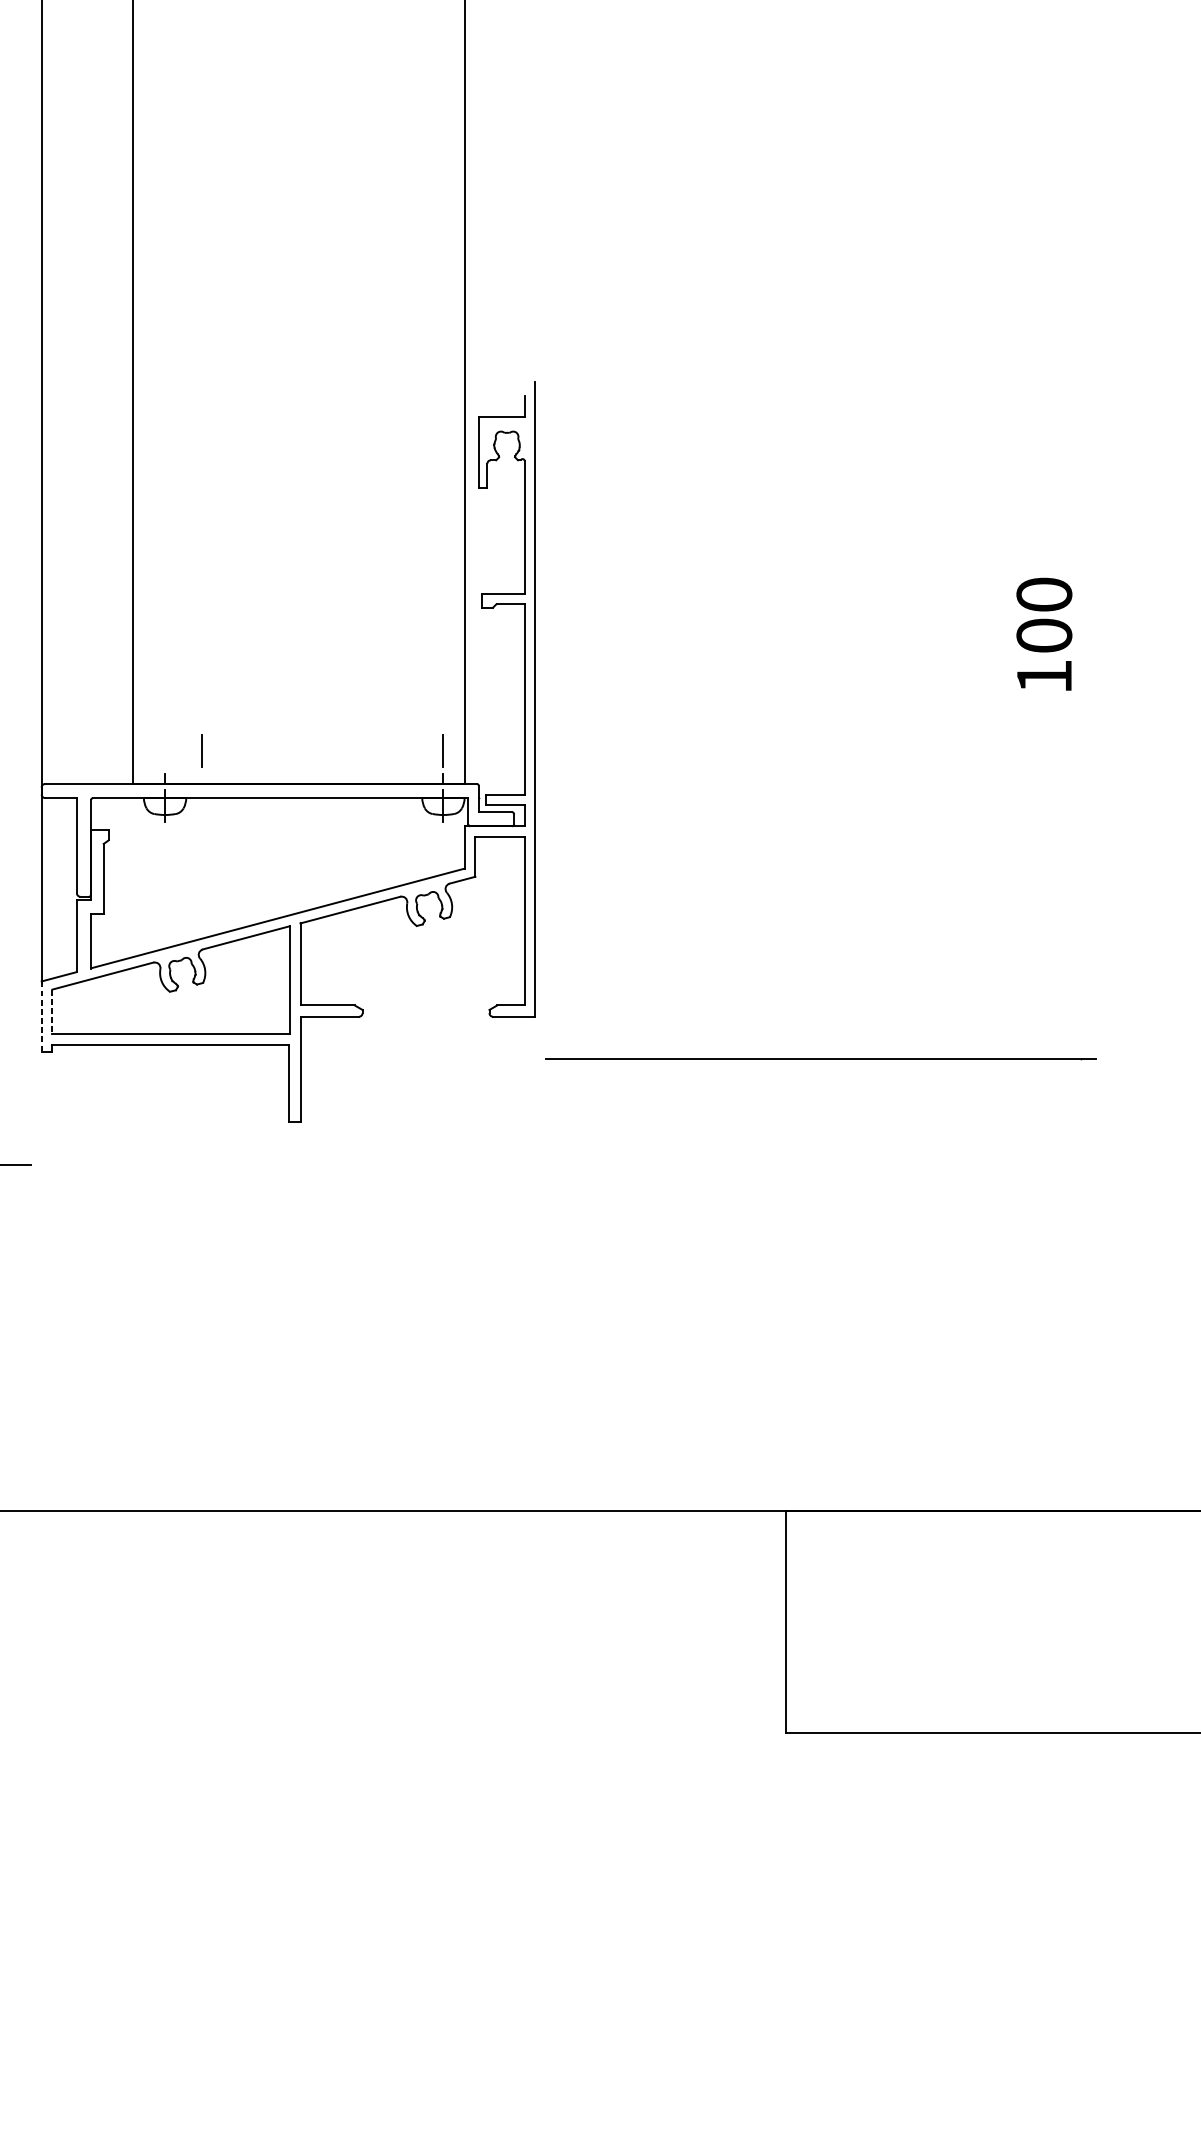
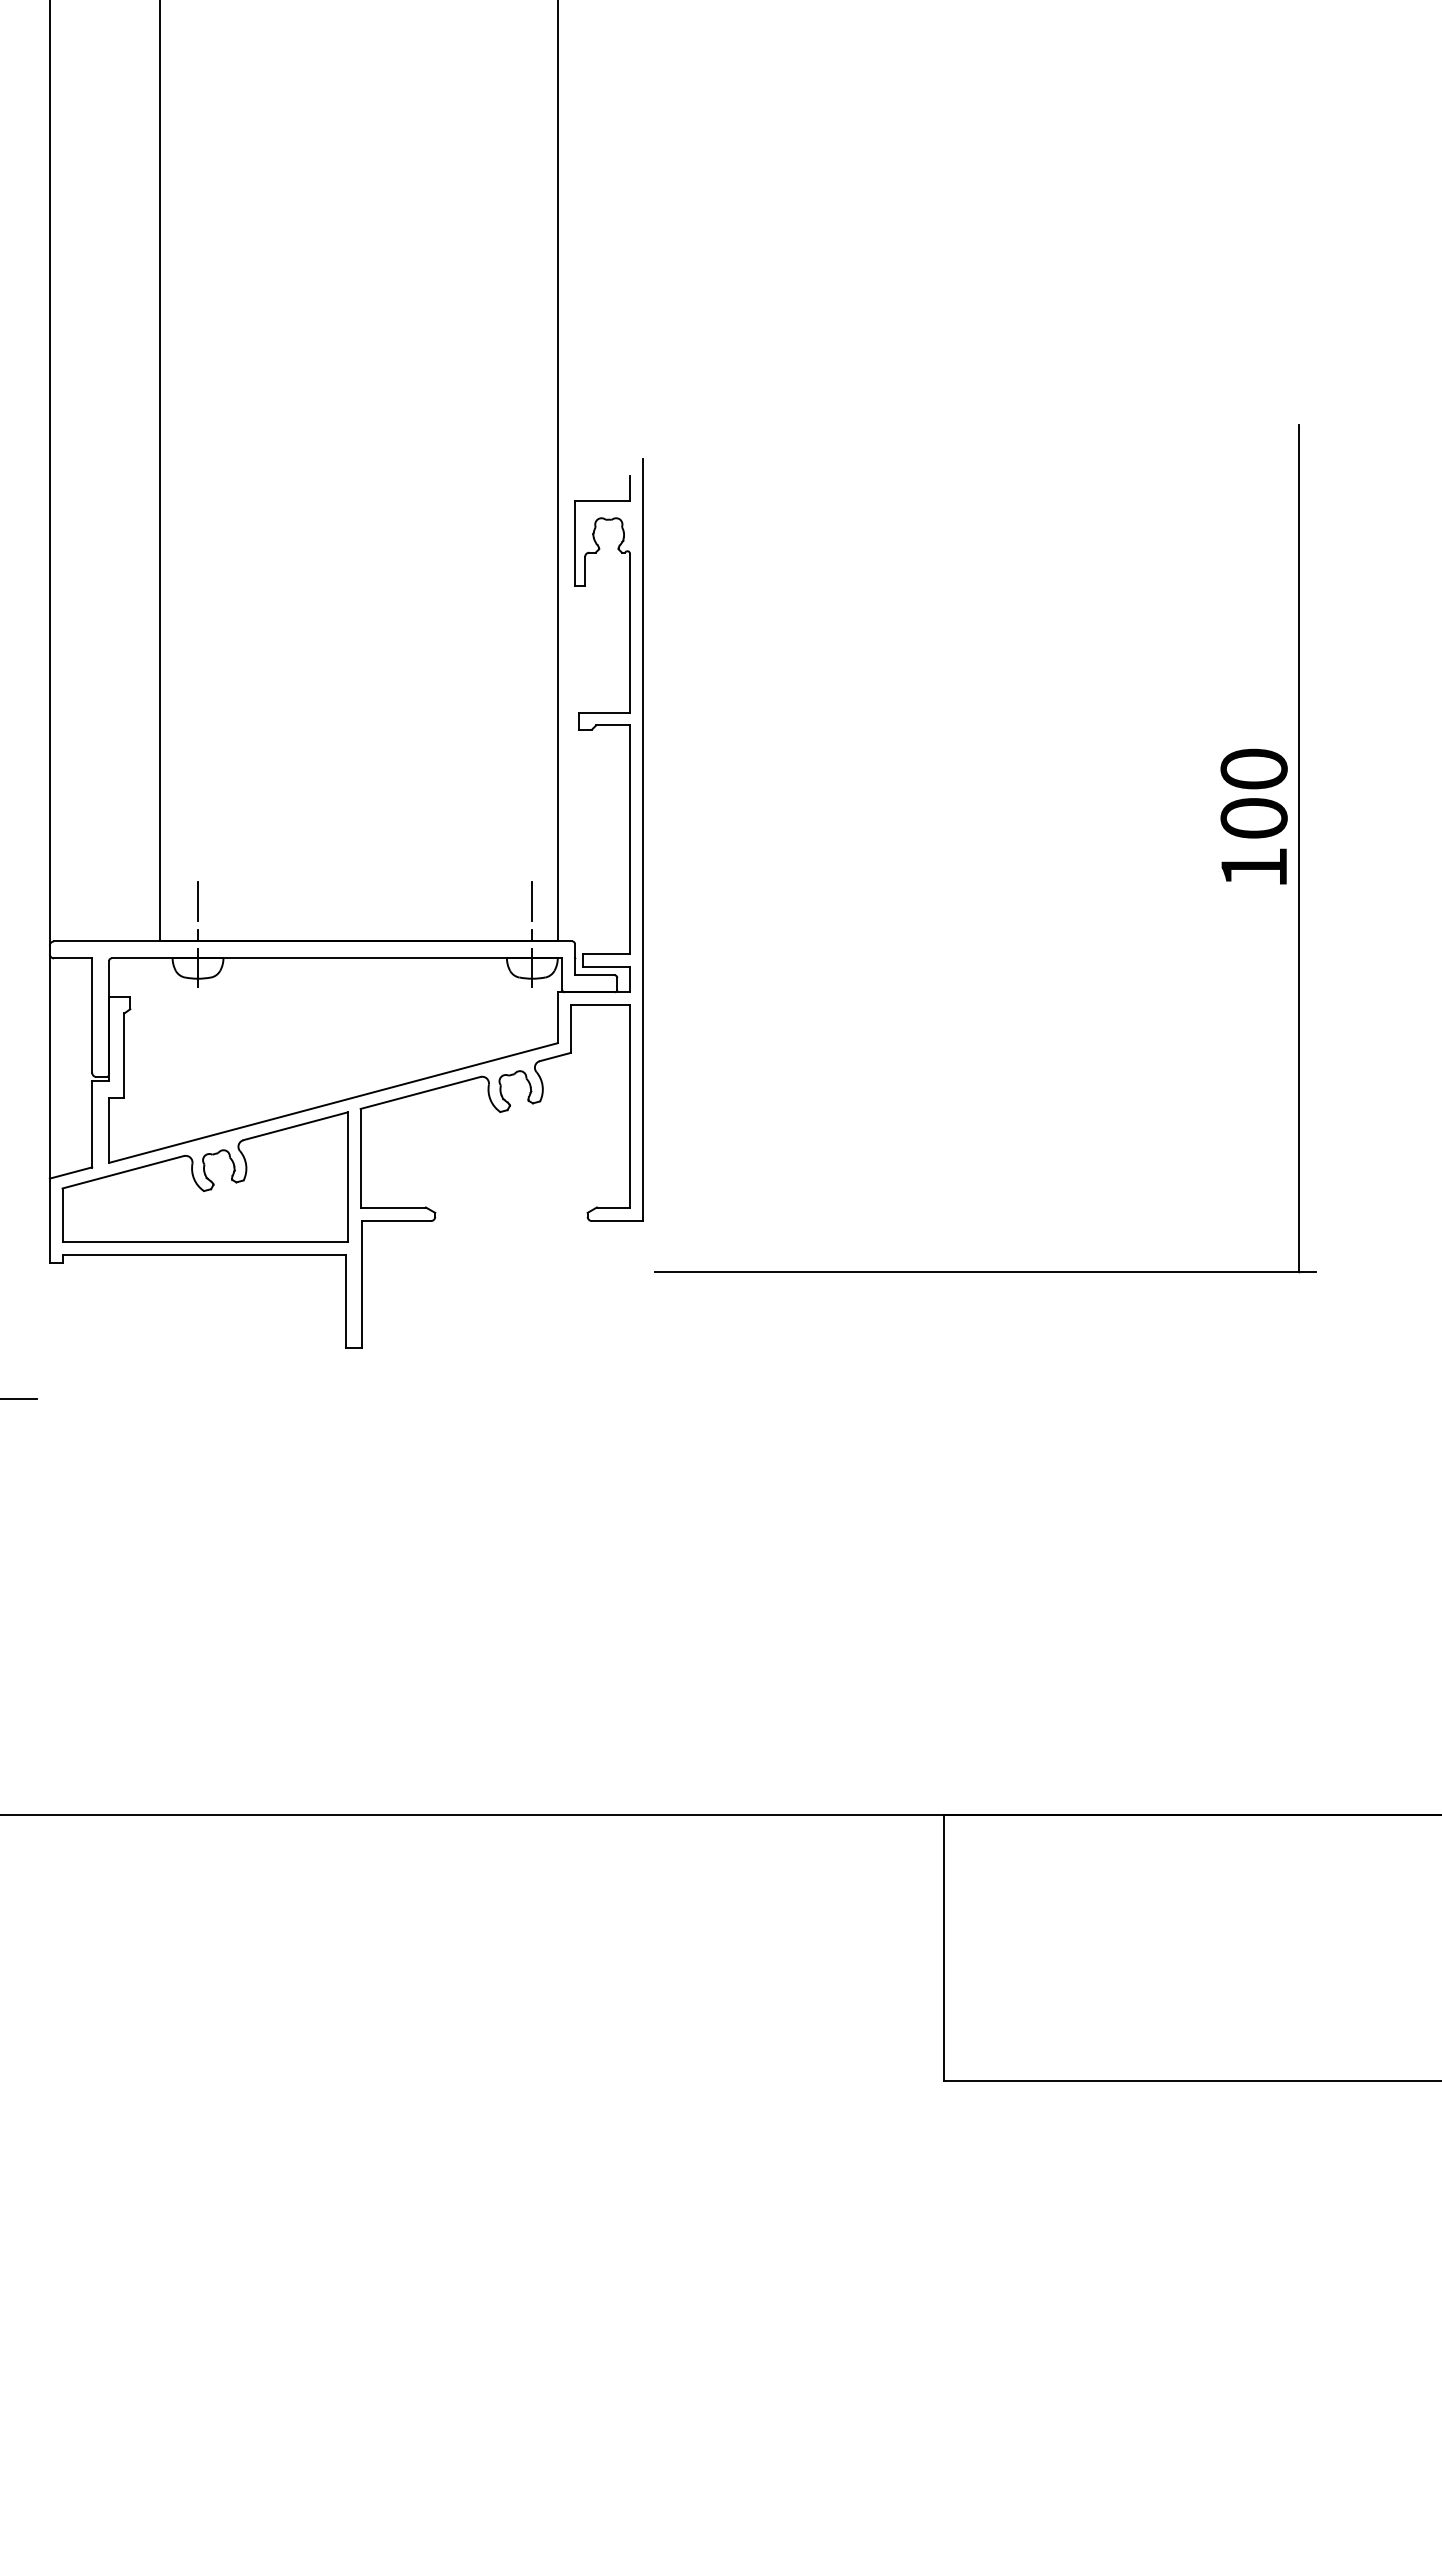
text: (1043, 634) -> (1253, 816), moved
line: (1081, 705) -> (1298, 847), added
line: (201, 750) -> (197, 901), moved
line: (52, 1012) -> (62, 1215), dashed -> solid
line: (41, 1017) -> (49, 1221), dashed -> solid

